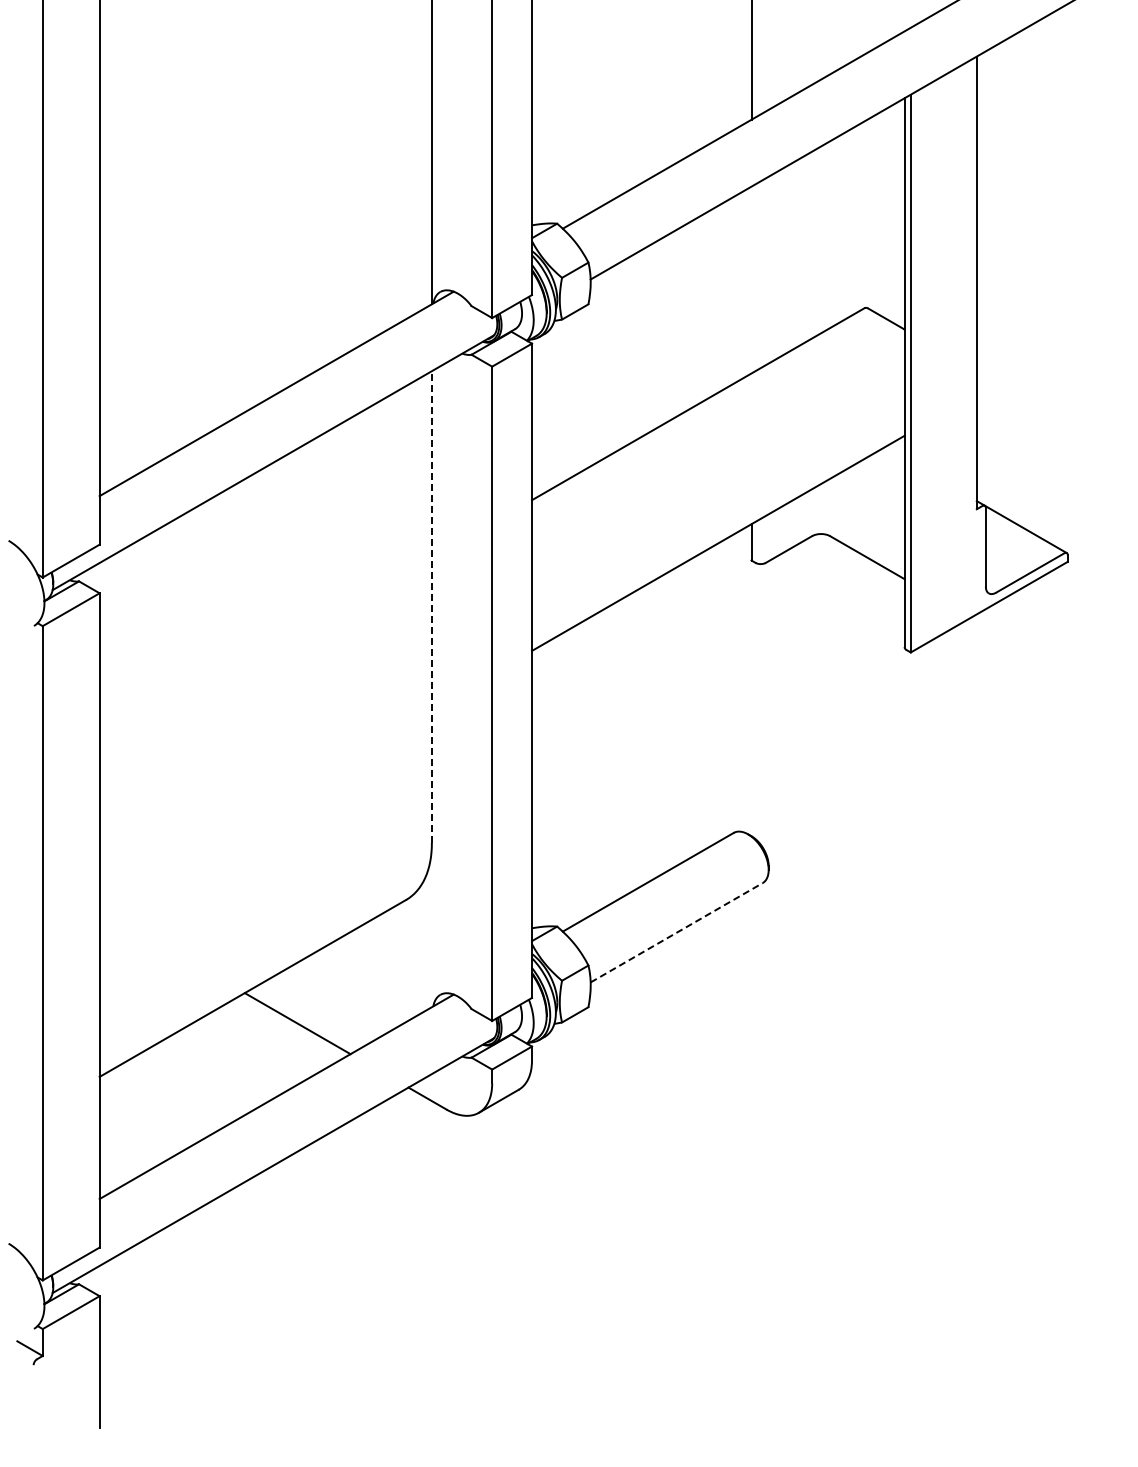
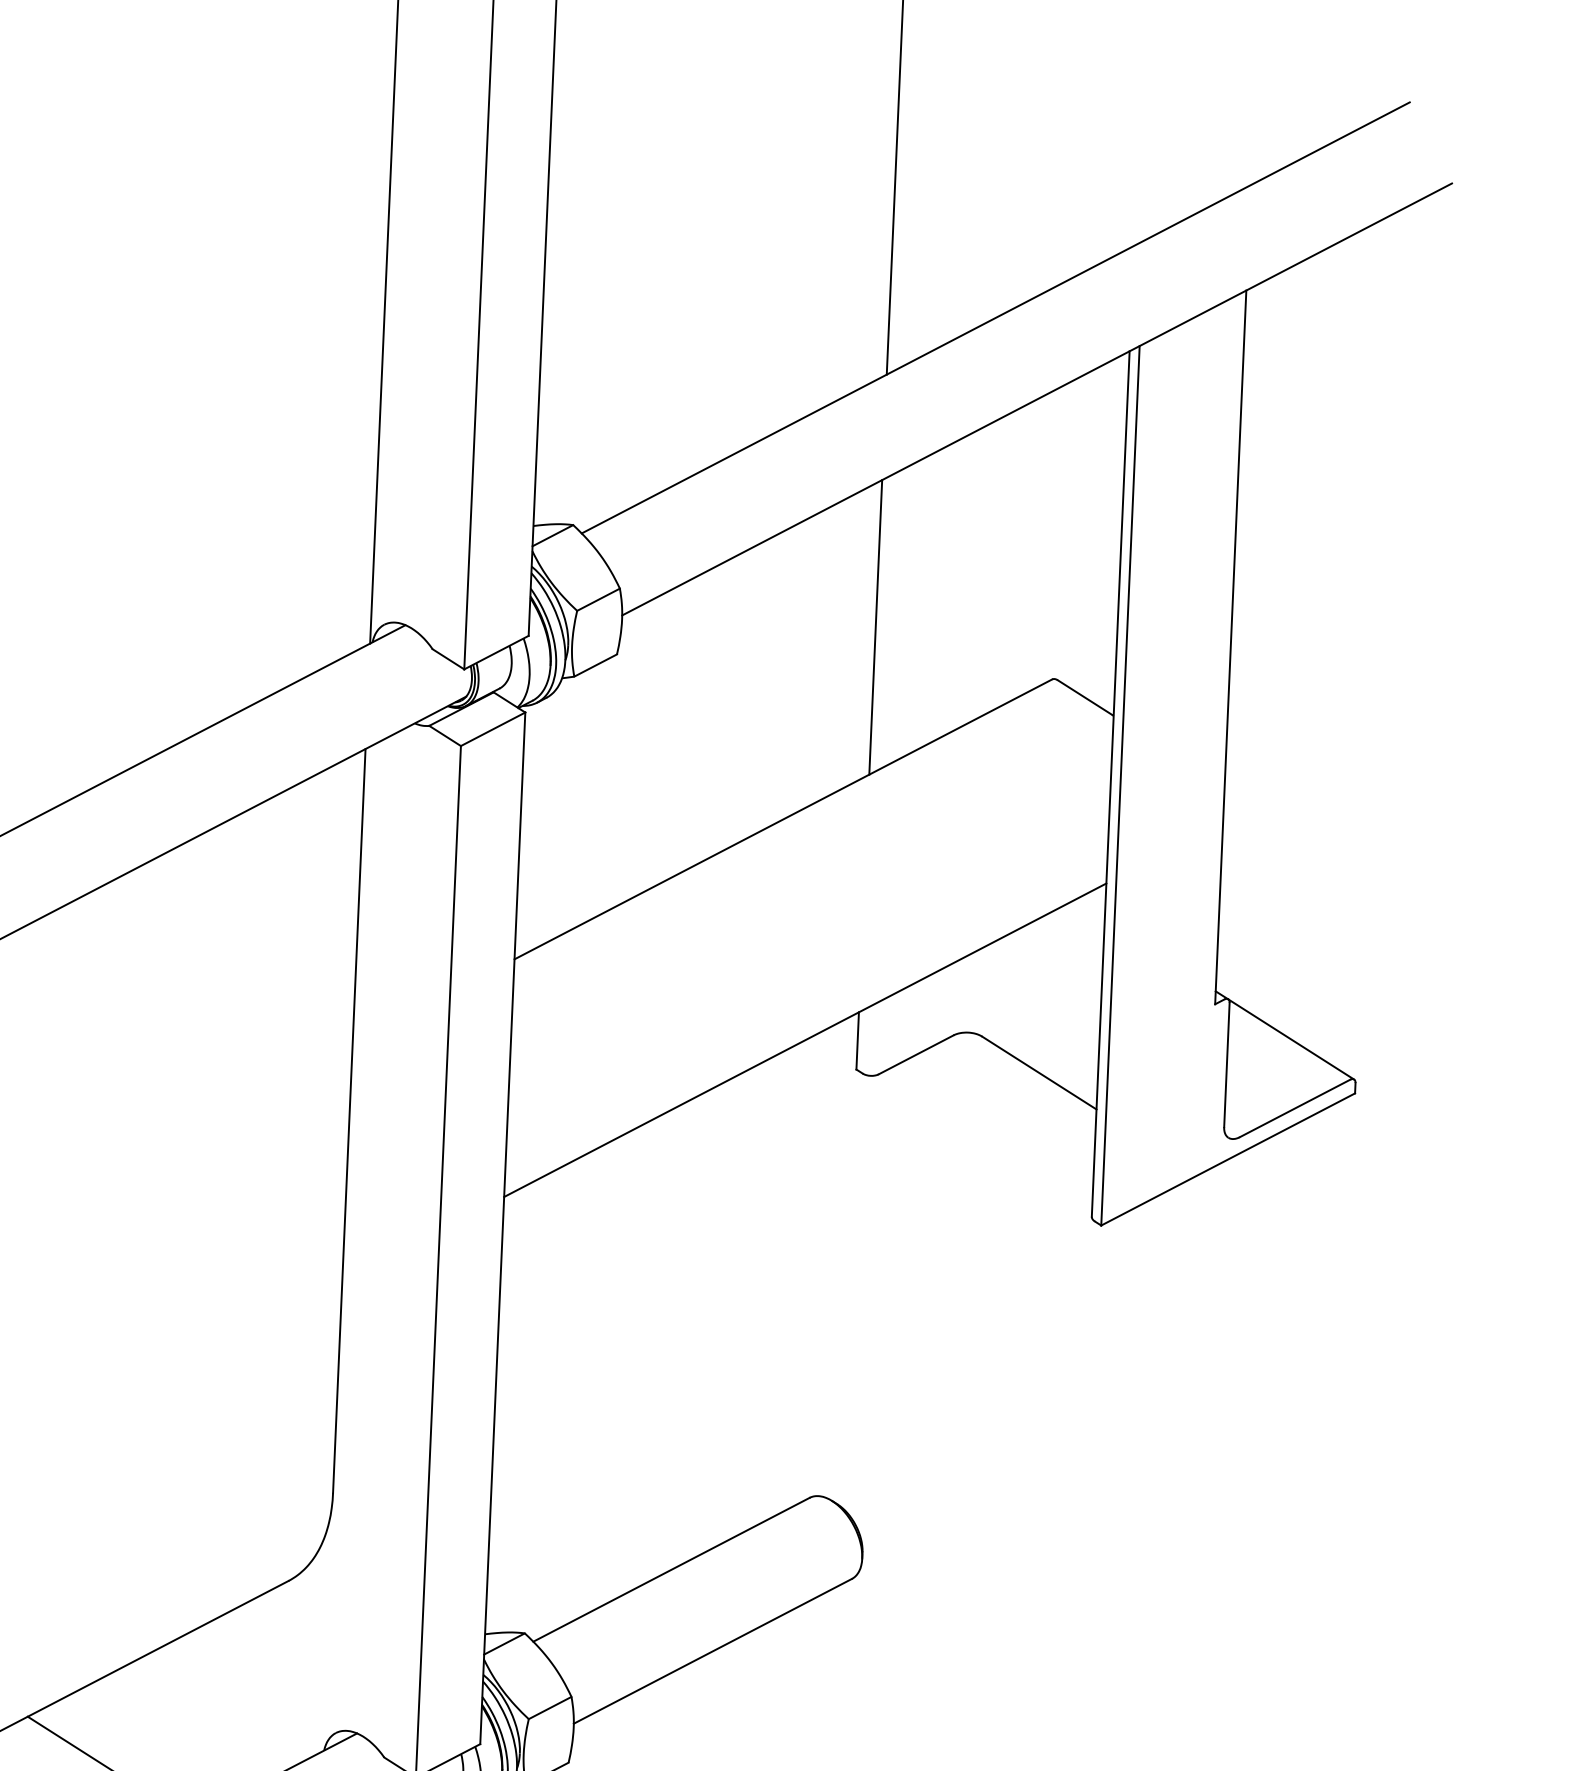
line: (751, 279) -> (875, 626), added
line: (431, 607) -> (348, 1121), dashed -> solid
line: (677, 932) -> (714, 1650), dashed -> solid

